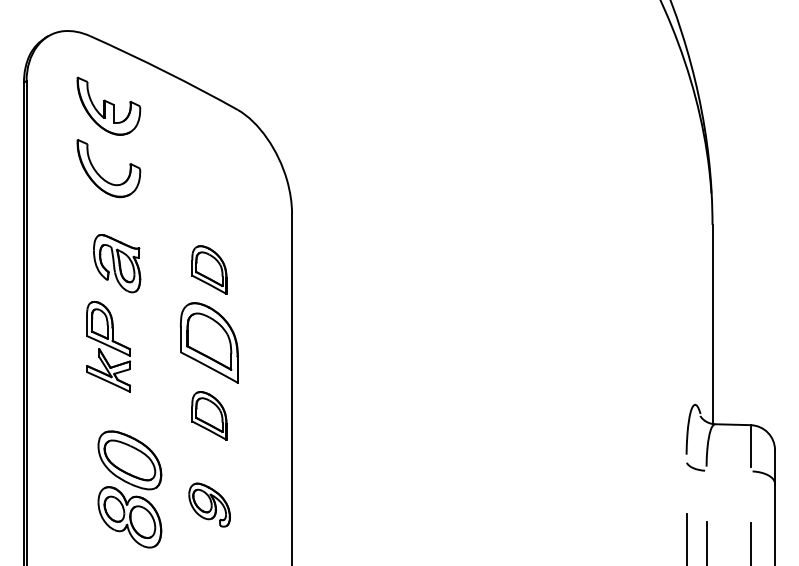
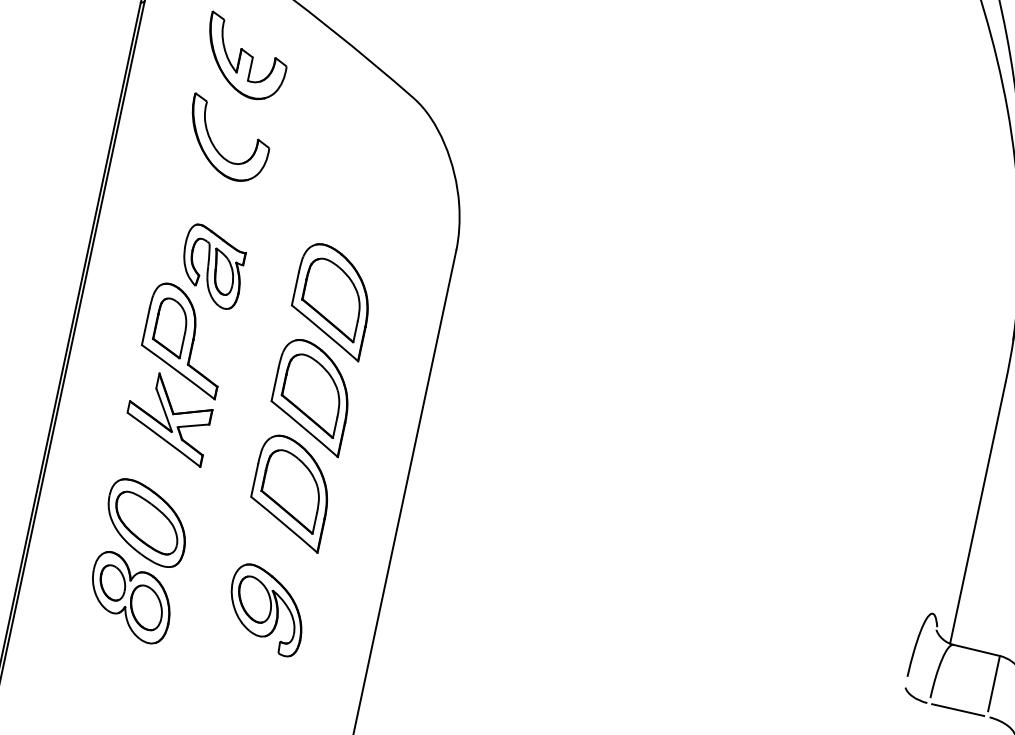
part: (209, 269) -> (332, 300), size x1.67
part: (108, 346) -> (178, 373), size x1.43
part: (209, 415) -> (291, 492), size x1.67
line: (728, 470) -> (958, 709), added
part: (129, 489) -> (138, 561), moved
part: (209, 504) -> (266, 609), size x1.43

